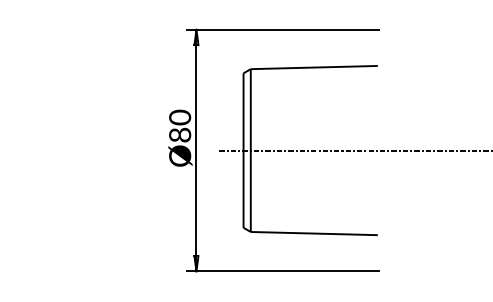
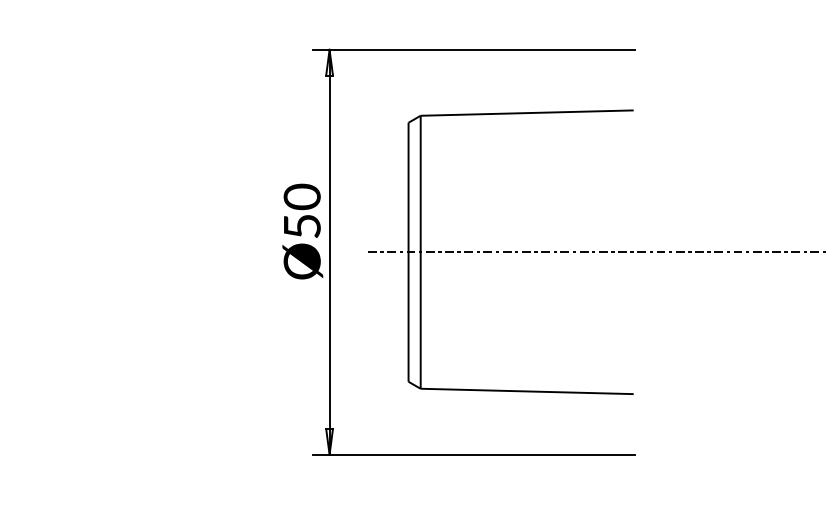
text: (180, 134) -> (302, 225), Ø80 -> Ø50

